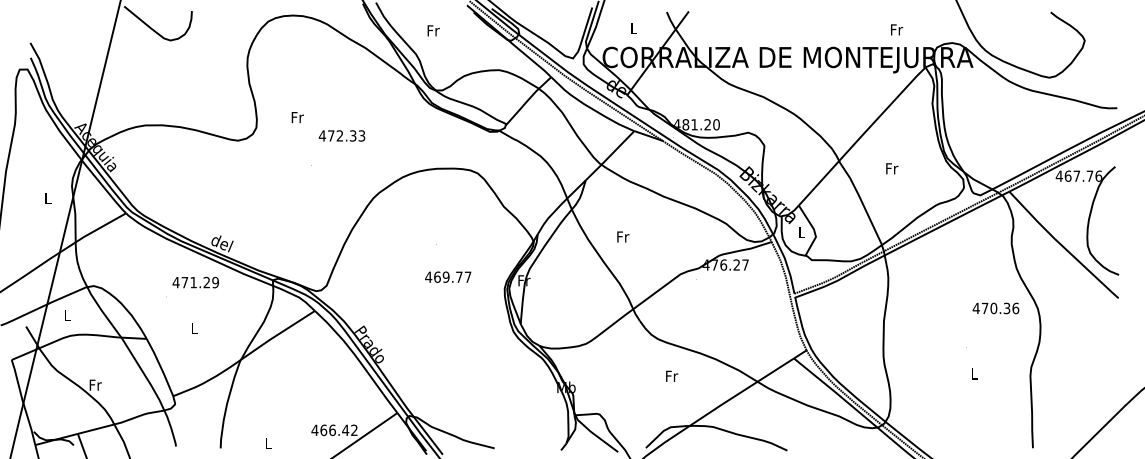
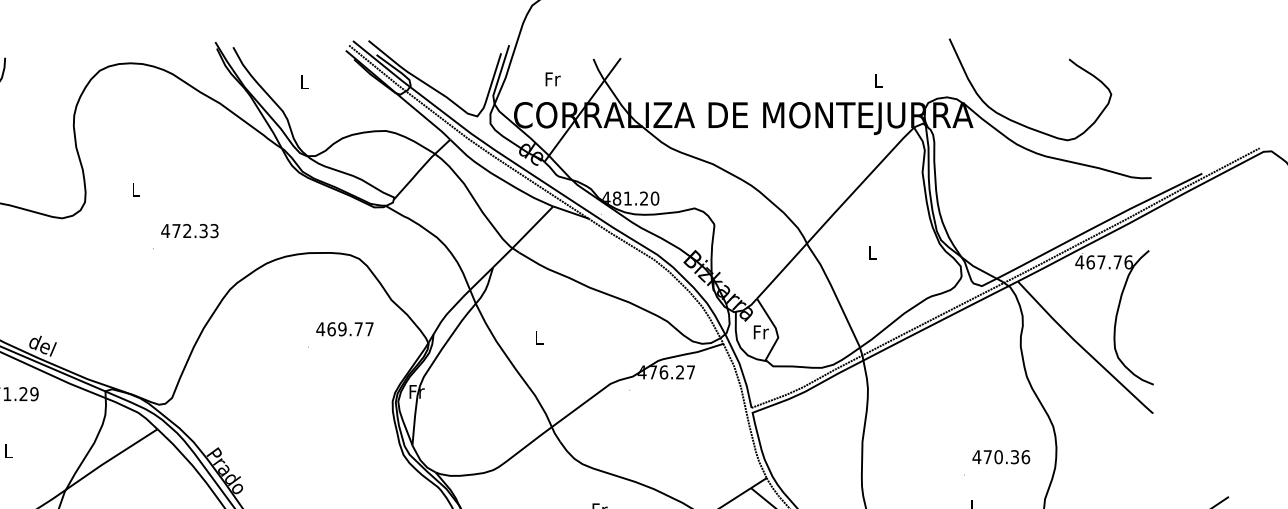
text: (634, 28) -> (553, 79), L -> Fr
text: (897, 29) -> (879, 80), Fr -> L
text: (433, 30) -> (304, 81), Fr -> L
text: (297, 117) -> (135, 189), Fr -> L
text: (341, 135) -> (189, 230), moved
text: (892, 168) -> (873, 252), Fr -> L
text: (802, 232) -> (761, 332), L -> Fr
text: (623, 236) -> (539, 337), Fr -> L
text: (448, 276) -> (345, 328), moved
text: (995, 308) -> (1000, 457), moved

